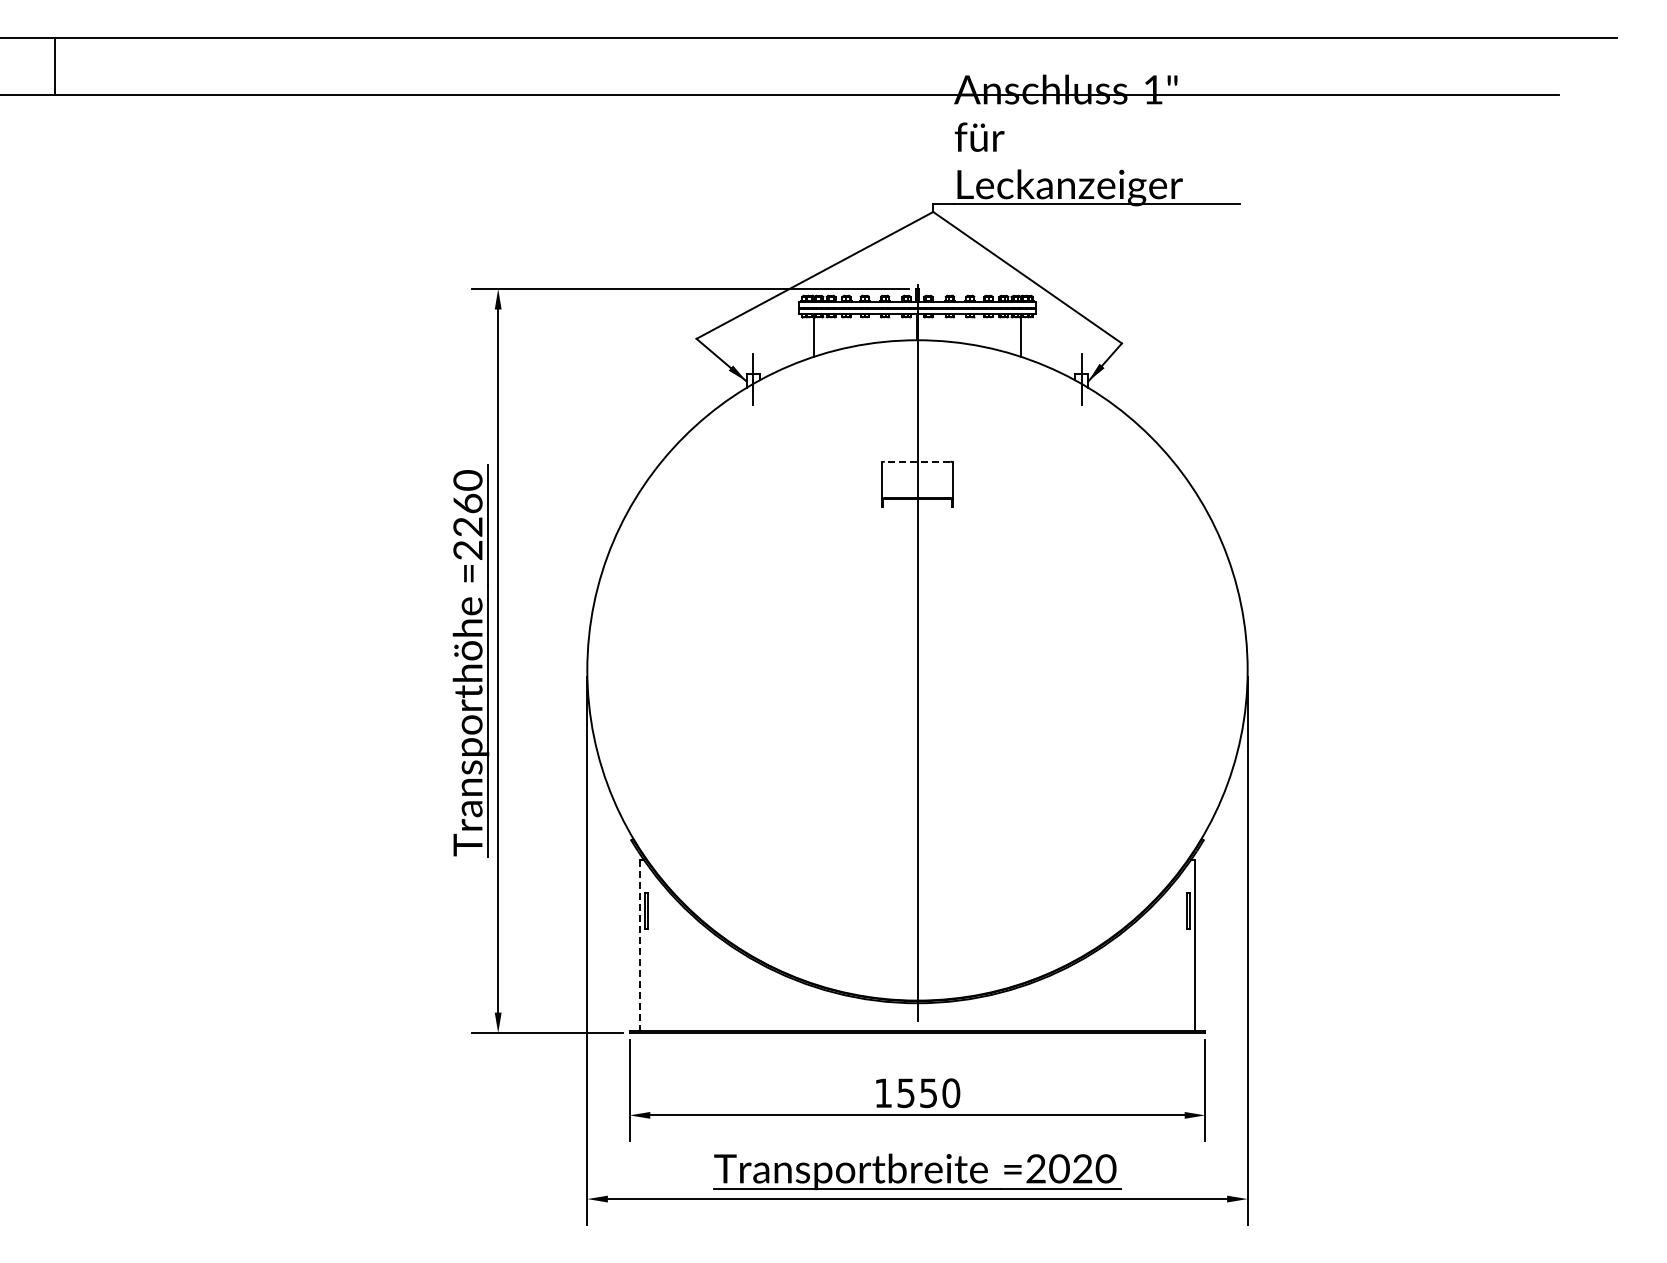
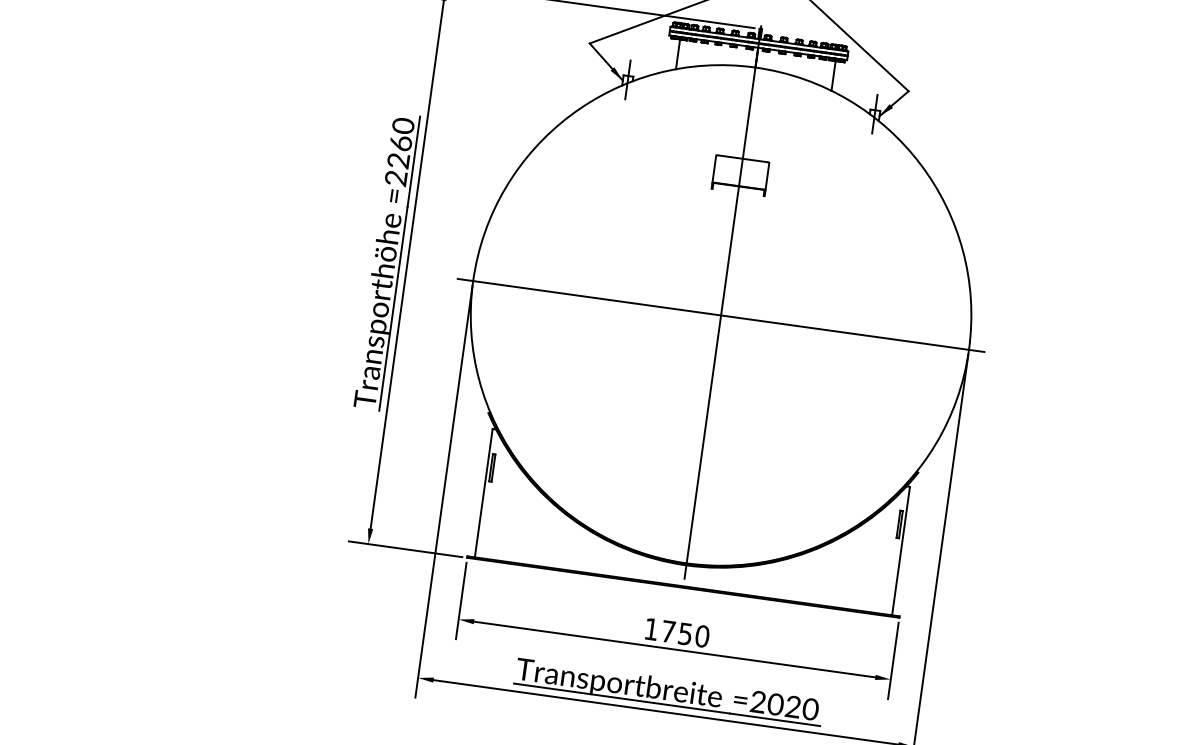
line: (917, 461) -> (742, 158), dashed -> solid
line: (917, 670) -> (721, 315), added
line: (639, 945) -> (483, 493), dashed -> solid
text: (905, 1093) -> (668, 631), 1550 -> 1750

